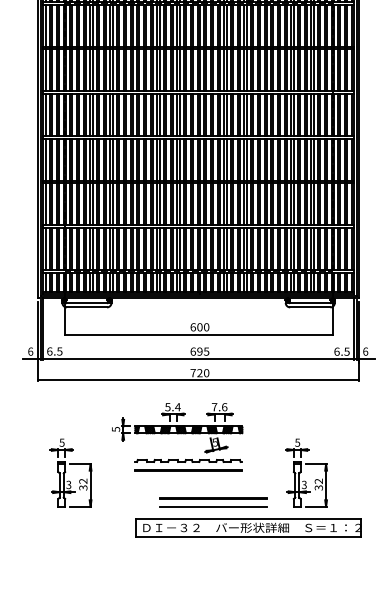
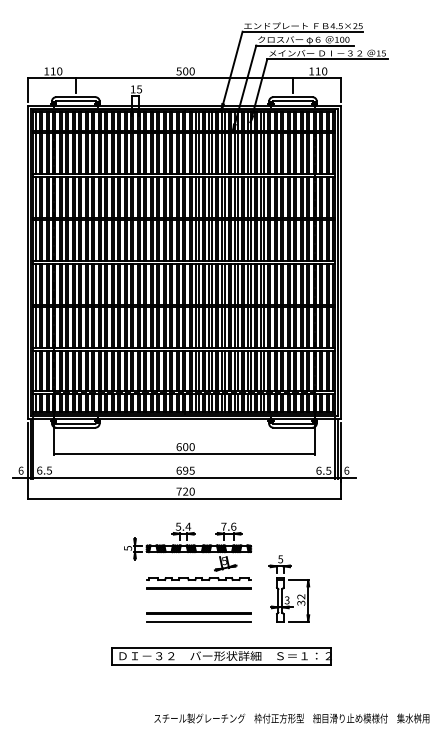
part: (178, 436) -> (188, 555), moved
part: (71, 472) -> (60, 588), removed
part: (248, 528) -> (221, 656), moved

